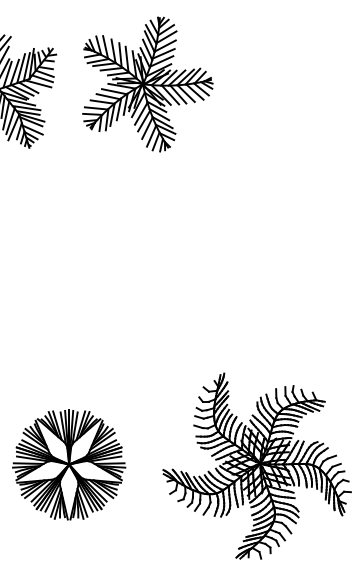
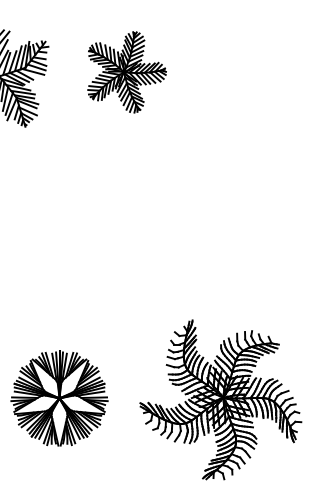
part: (147, 84) -> (126, 72), size x0.7

